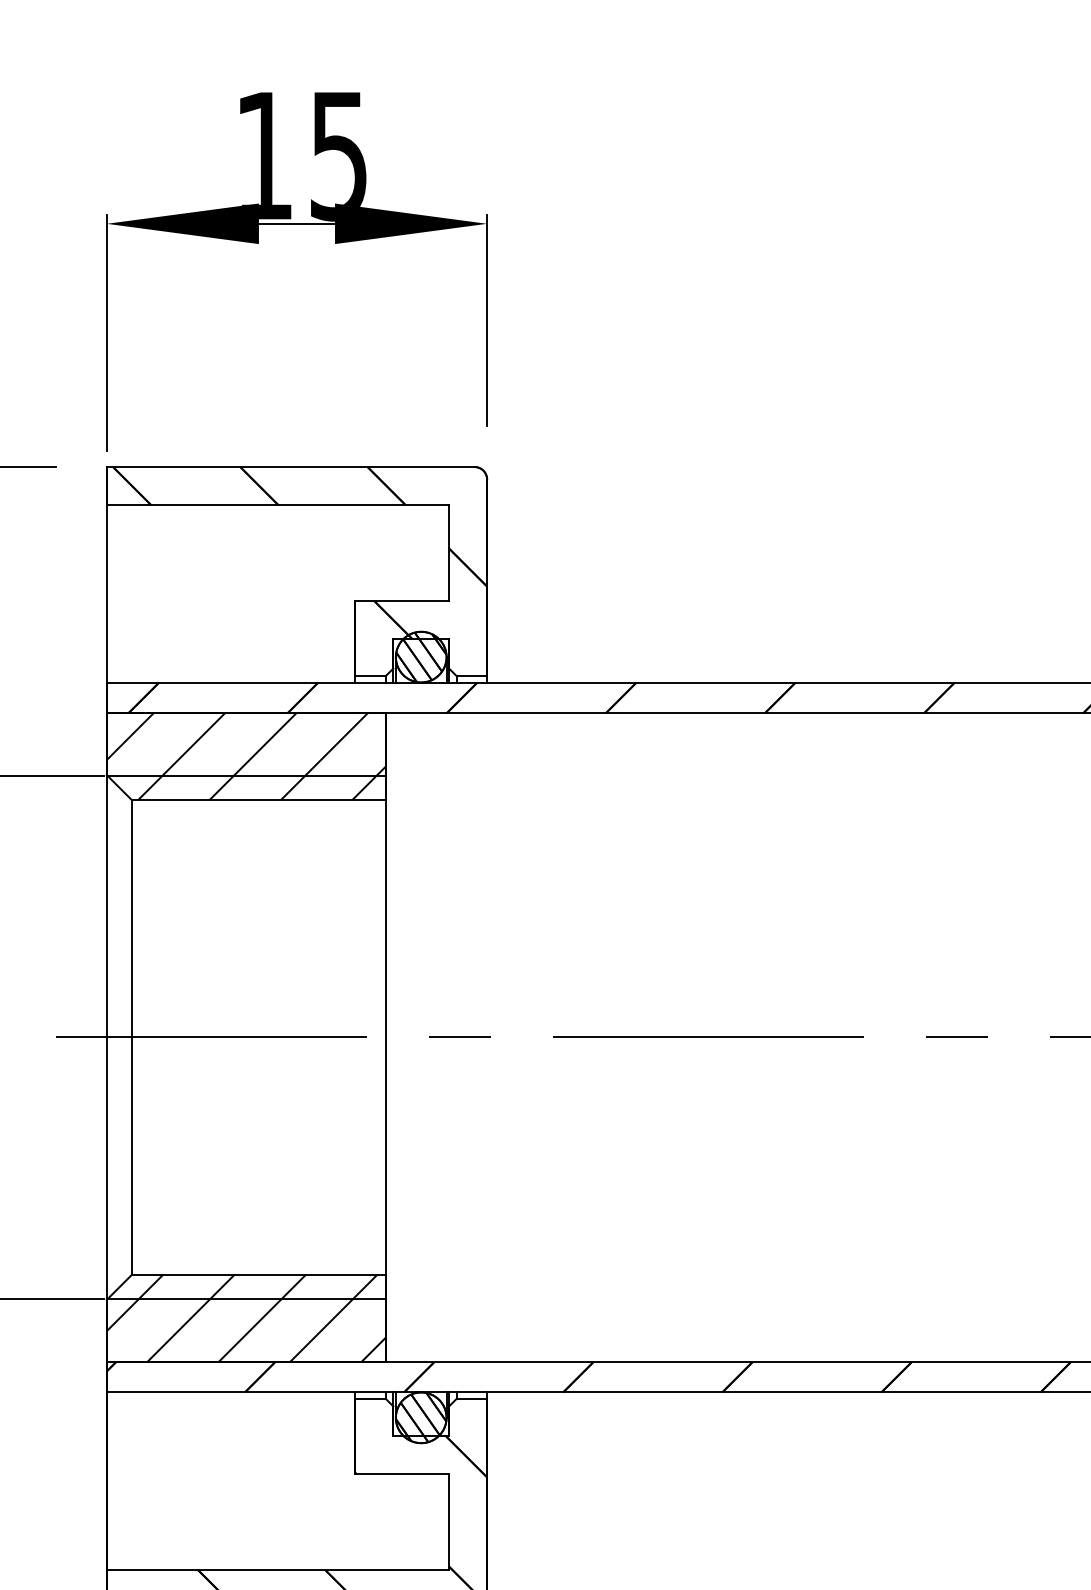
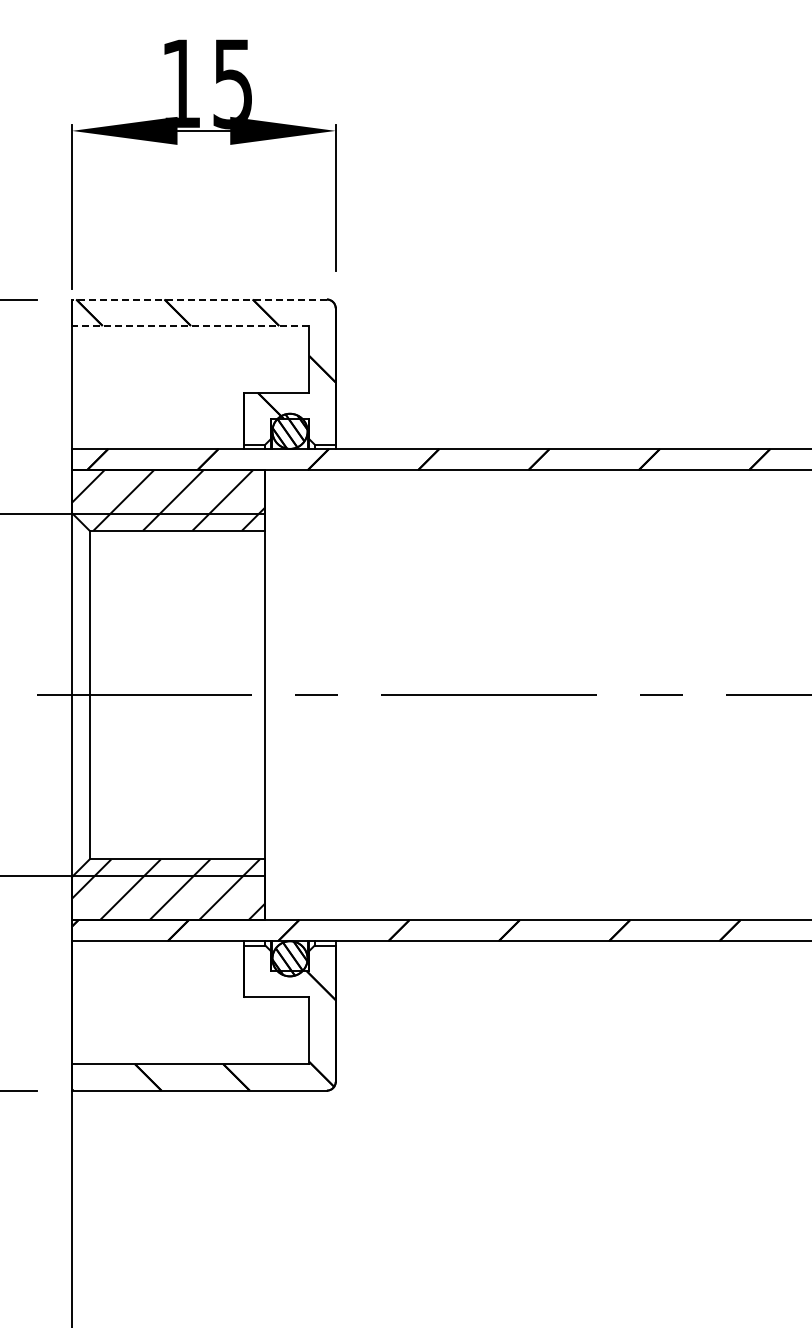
line: (289, 466) -> (198, 299), solid -> dashed
line: (277, 504) -> (190, 325), solid -> dashed

